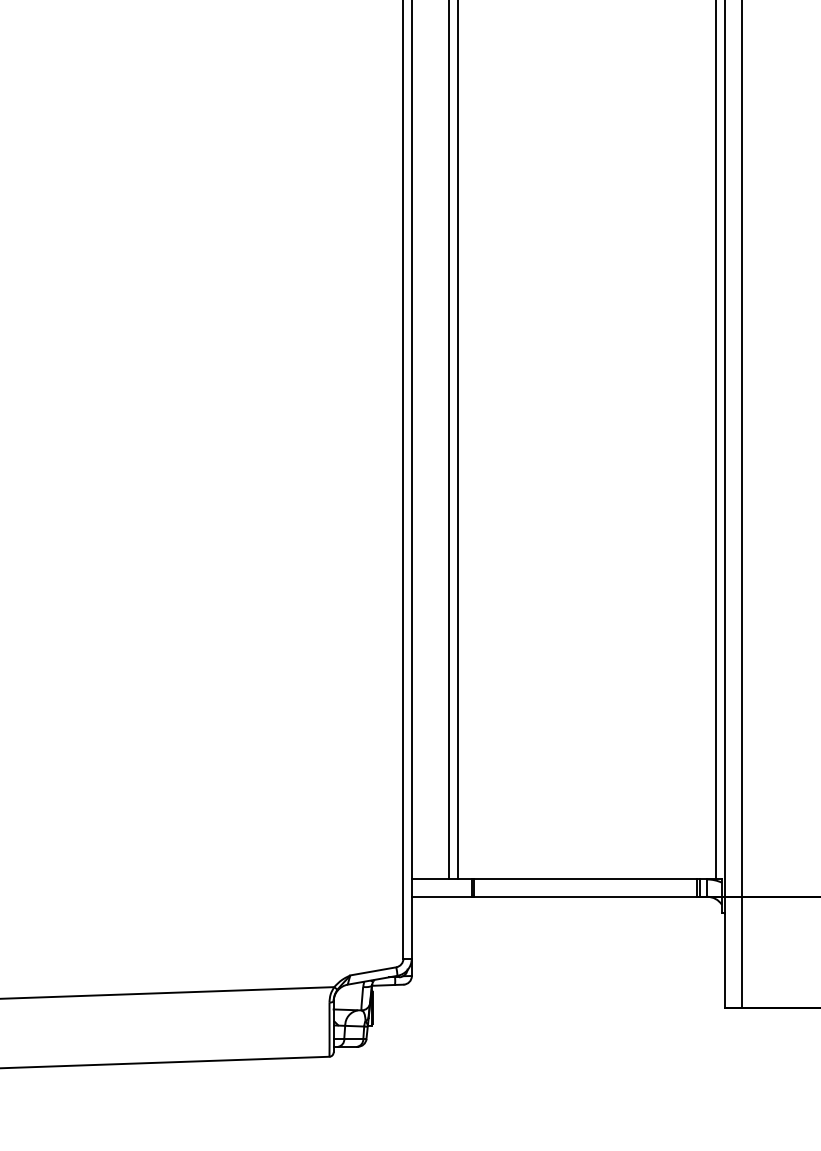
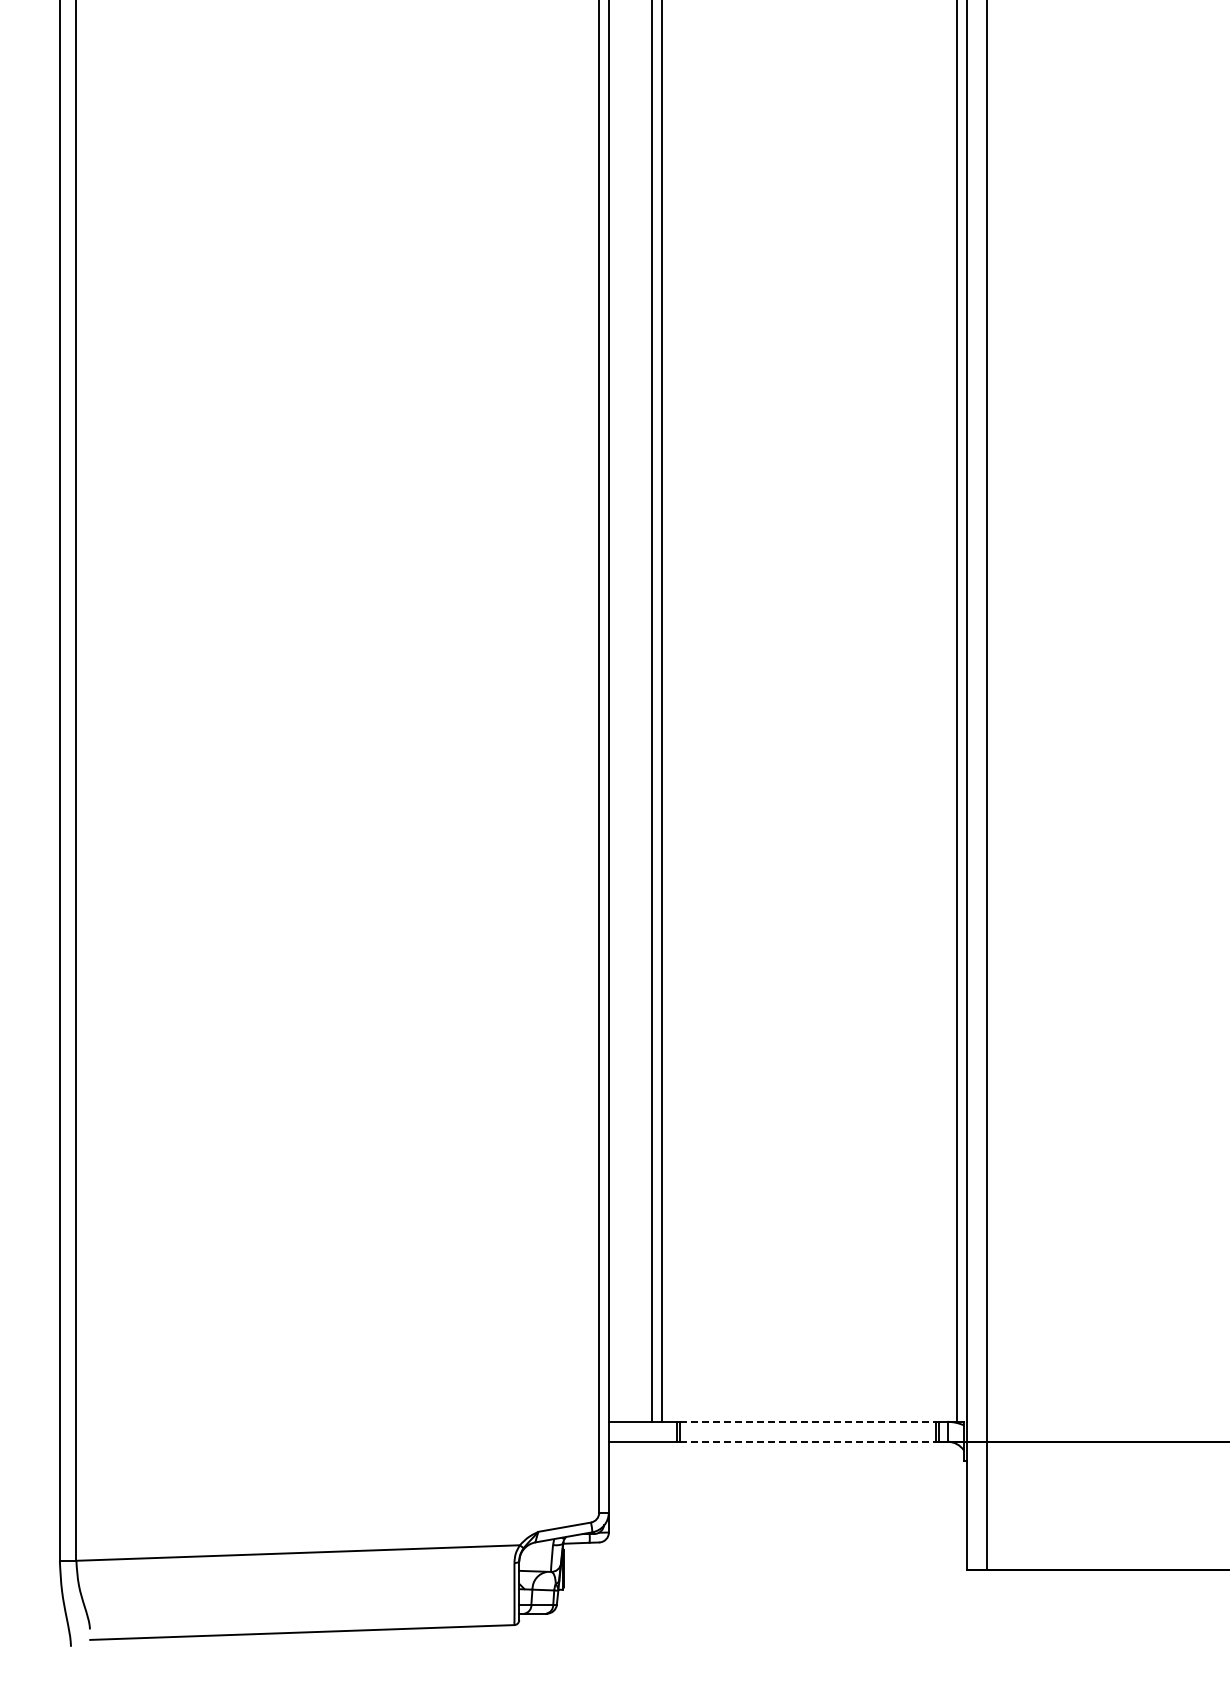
line: (586, 879) -> (808, 1421), solid -> dashed
line: (586, 896) -> (808, 1441), solid -> dashed

